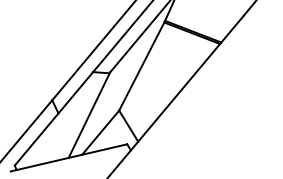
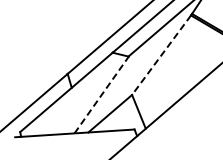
line: (141, 67) -> (161, 56), solid -> dashed
line: (89, 115) -> (102, 94), solid -> dashed

